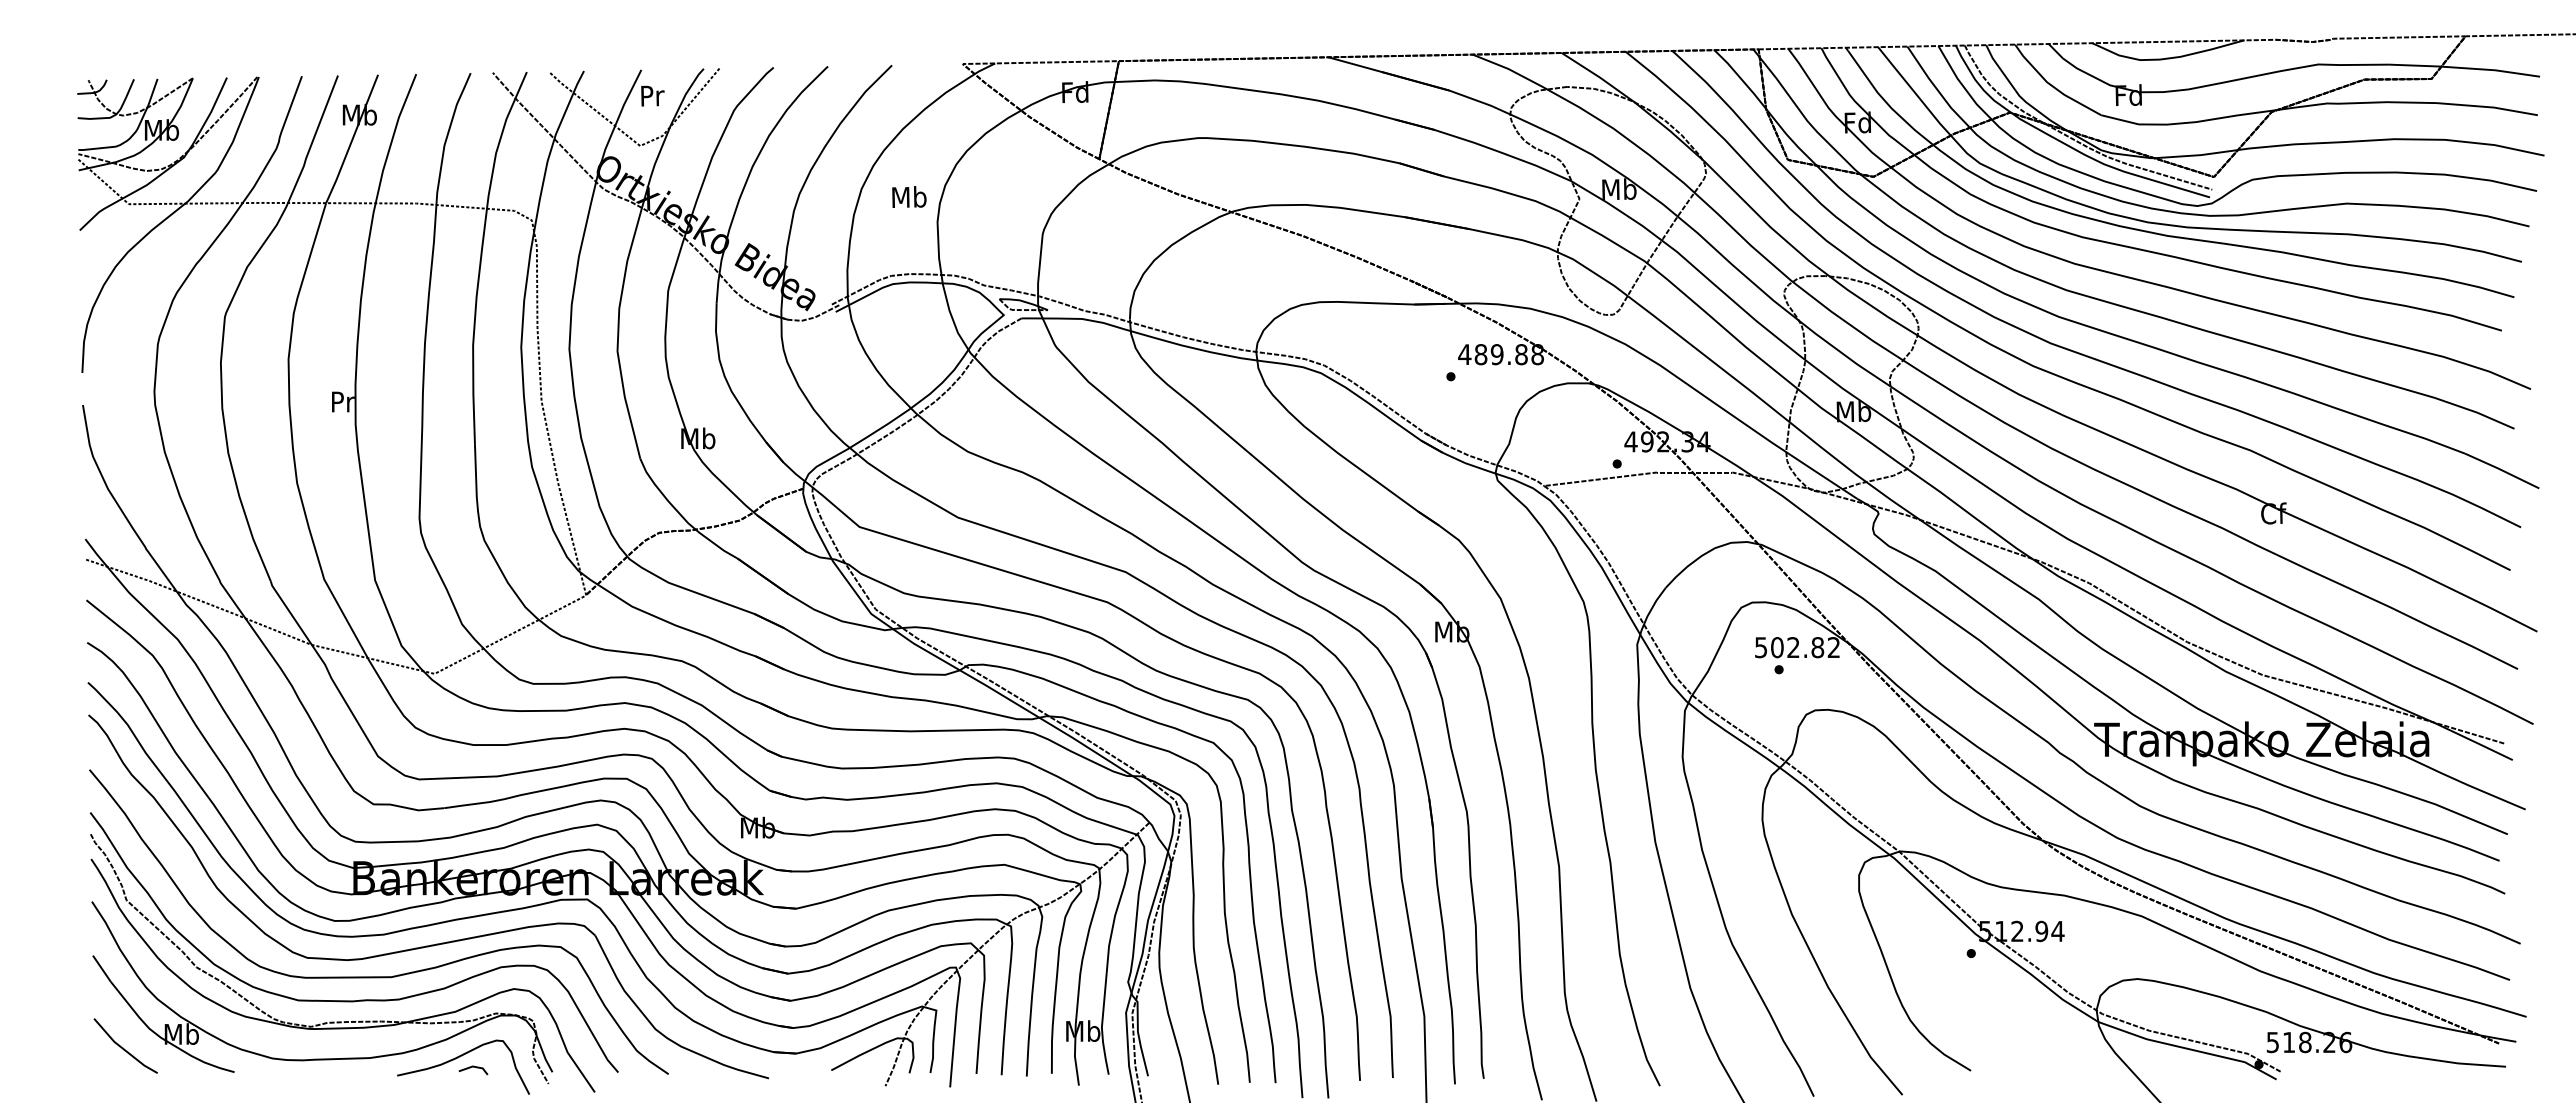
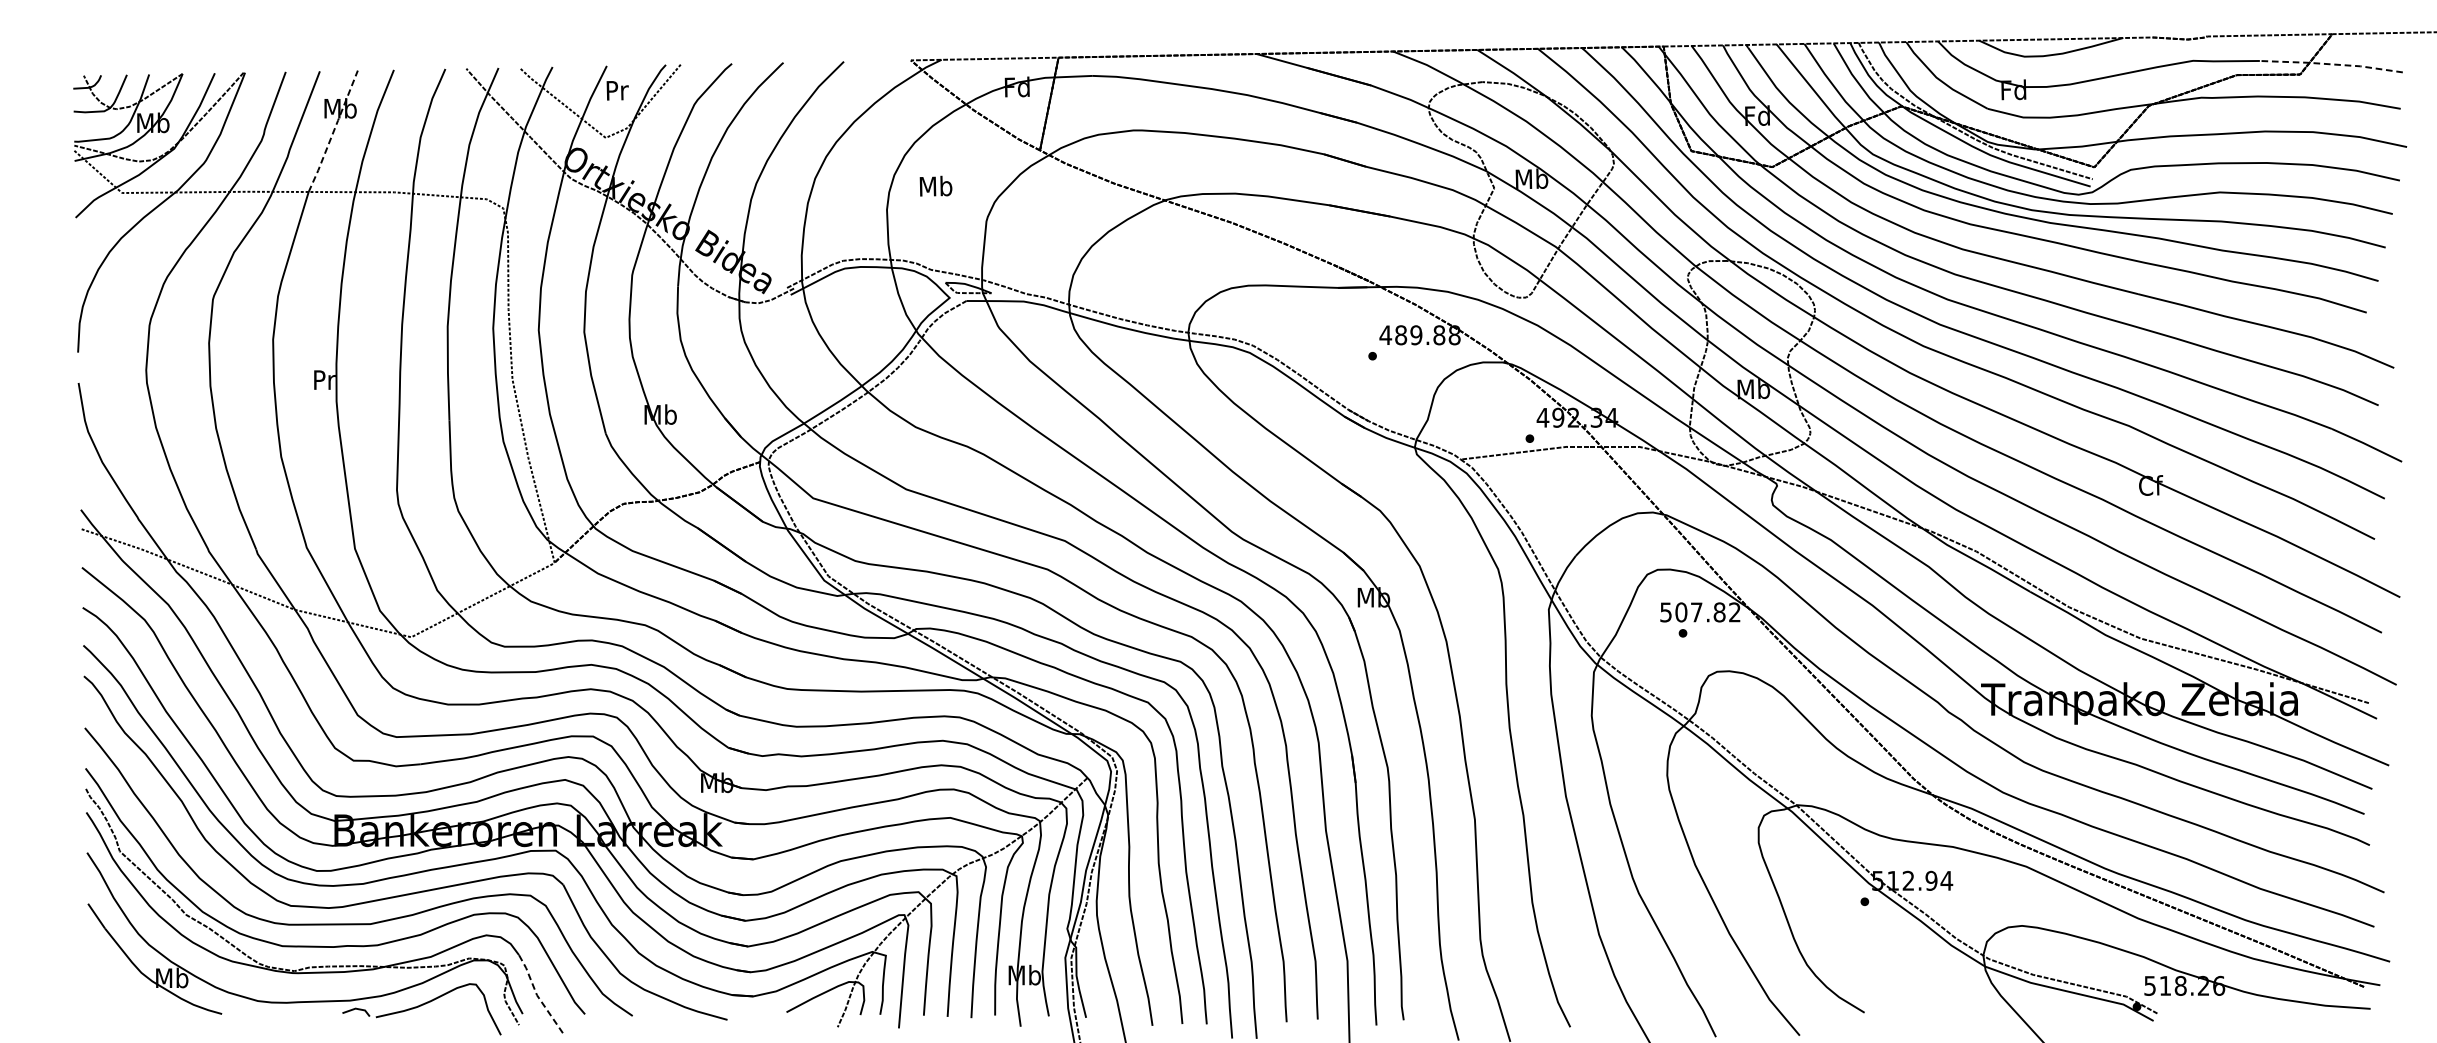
line: (2464, 68) -> (2331, 64), solid -> dashed
line: (352, 139) -> (333, 131), solid -> dashed
text: (909, 196) -> (936, 185), moved
text: (1793, 647) -> (1696, 612), 502.82 -> 507.82
line: (123, 1047) -> (116, 990), removed
line: (567, 1052) -> (536, 995), solid -> dashed
line: (473, 1067) -> (356, 1009), moved

